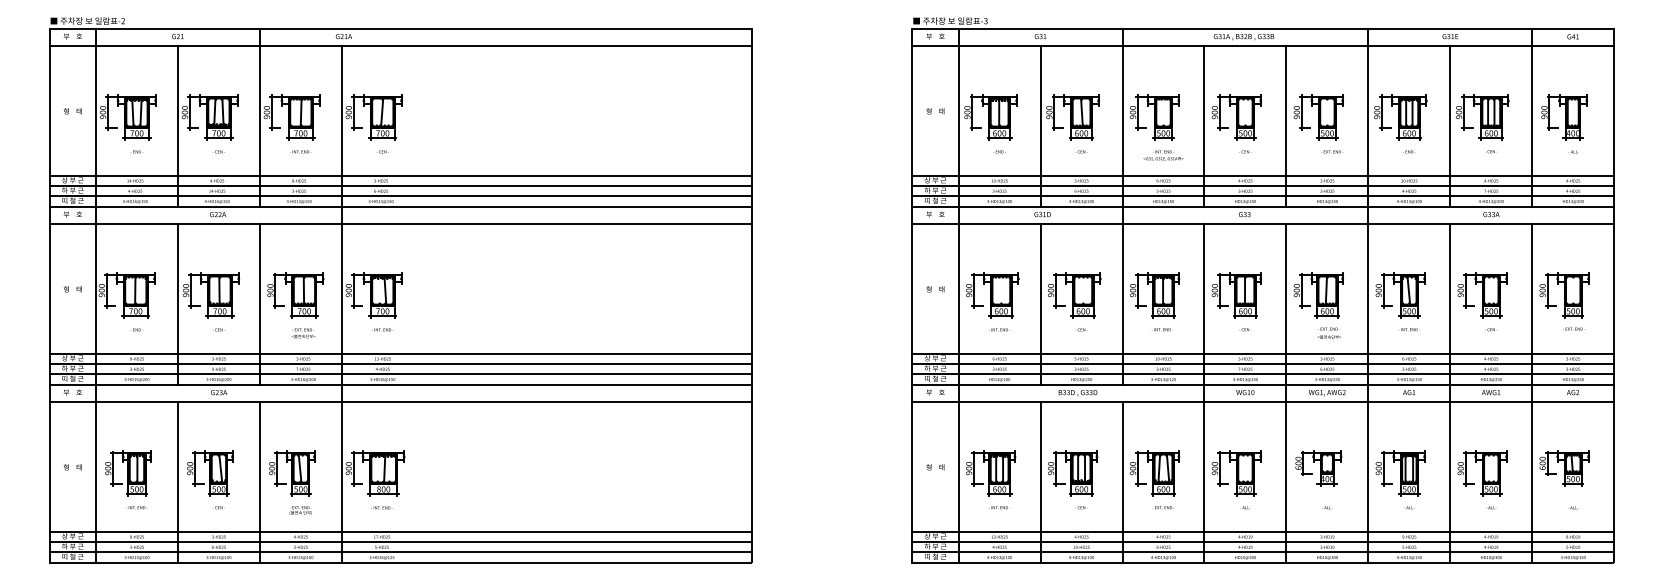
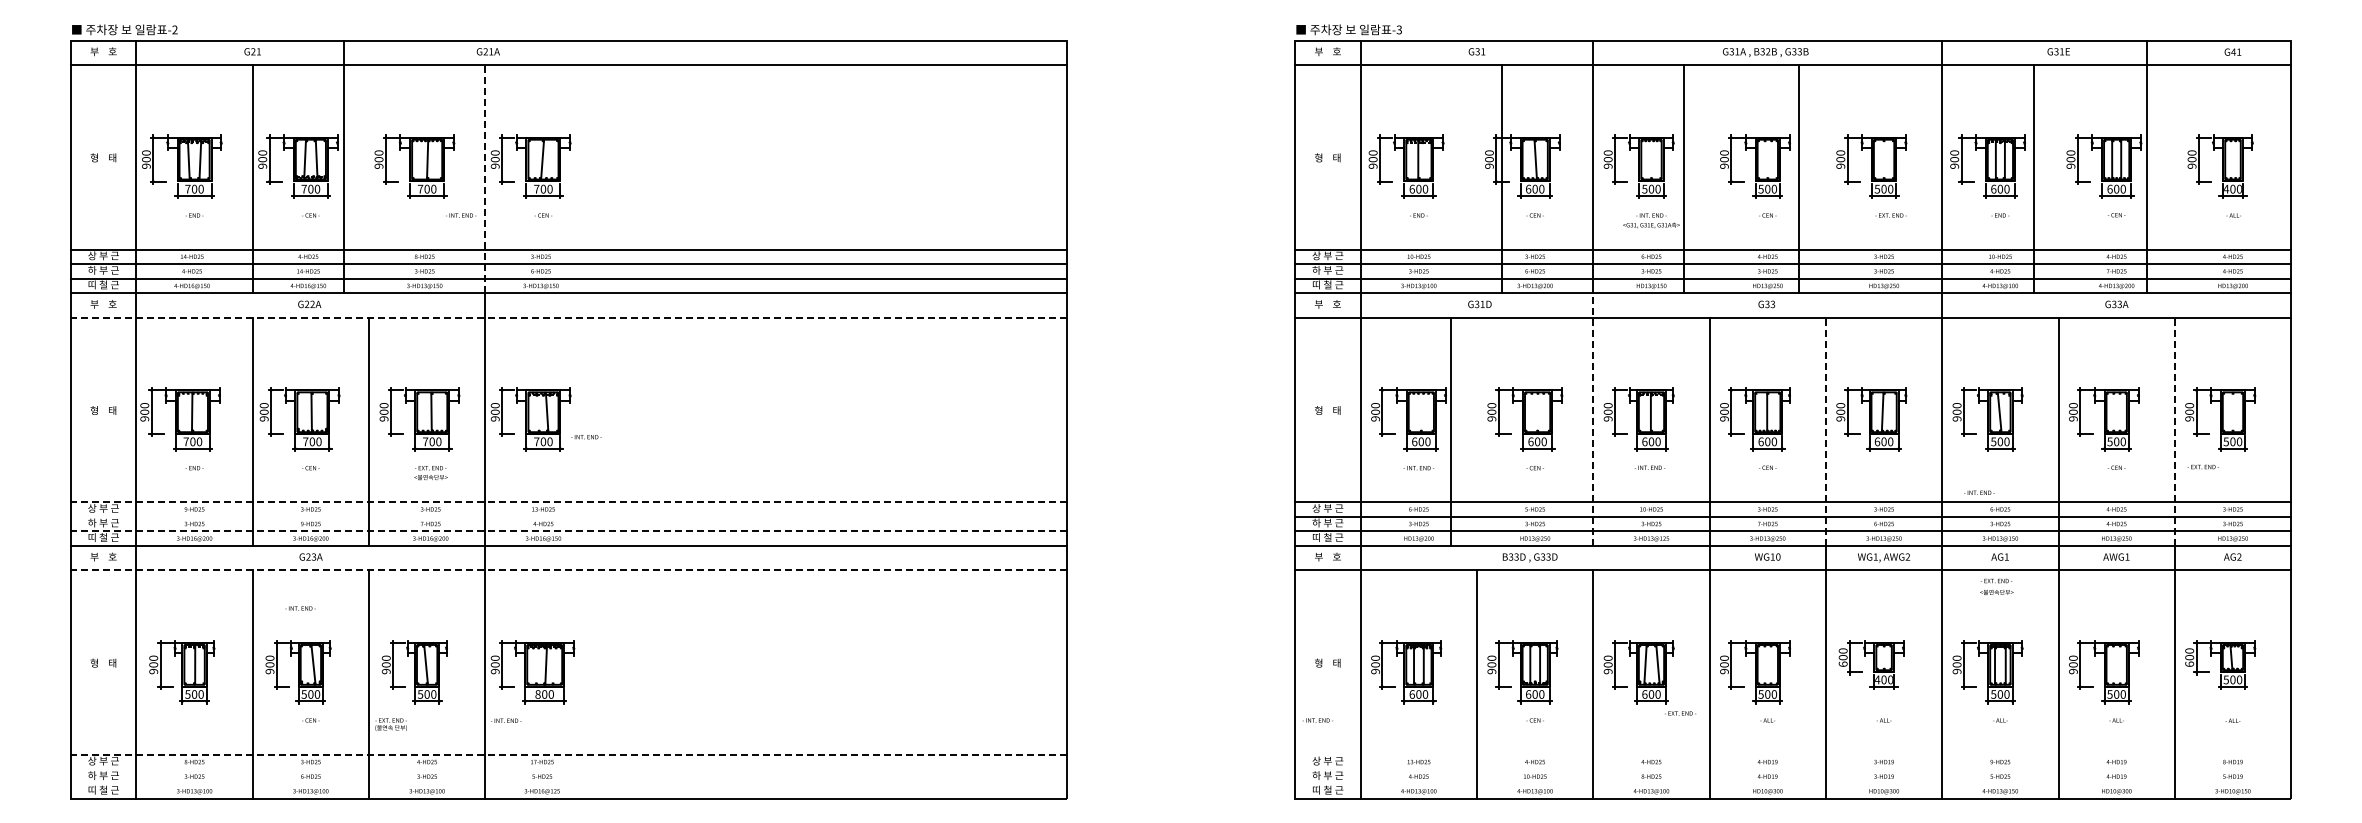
line: (260, 117) -> (344, 166), moved
line: (1532, 117) -> (2146, 166), moved
line: (341, 125) -> (485, 178), solid -> dashed
line: (1040, 125) -> (1502, 178), moved
line: (1204, 125) -> (1683, 178), moved
line: (1286, 125) -> (1798, 178), moved
line: (1450, 125) -> (2033, 178), moved
text: (301, 151) -> (461, 215), moved
line: (400, 223) -> (568, 317), solid -> dashed
line: (1122, 295) -> (1593, 419), solid -> dashed
line: (1040, 304) -> (1451, 431), moved
line: (1286, 304) -> (1825, 431), solid -> dashed
line: (1532, 304) -> (2174, 431), solid -> dashed
text: (1573, 328) -> (2202, 466), moved
text: (1409, 329) -> (1979, 492), moved
text: (382, 330) -> (586, 437), moved
text: (1329, 332) -> (1996, 586), moved
line: (400, 354) -> (568, 502), solid -> dashed
line: (400, 363) -> (568, 516), removed
line: (400, 374) -> (568, 531), solid -> dashed
line: (400, 402) -> (568, 570), solid -> dashed
text: (136, 507) -> (300, 608), moved
text: (382, 507) -> (506, 720), moved
text: (999, 507) -> (1317, 720), moved
text: (1163, 507) -> (1680, 713), moved
text: (300, 510) -> (390, 724), moved
line: (400, 531) -> (568, 754), solid -> dashed
line: (1263, 531) -> (1793, 754), removed
line: (400, 542) -> (568, 769), removed
line: (1263, 542) -> (1793, 769), removed
line: (400, 552) -> (568, 783), removed
line: (1263, 552) -> (1793, 783), removed

